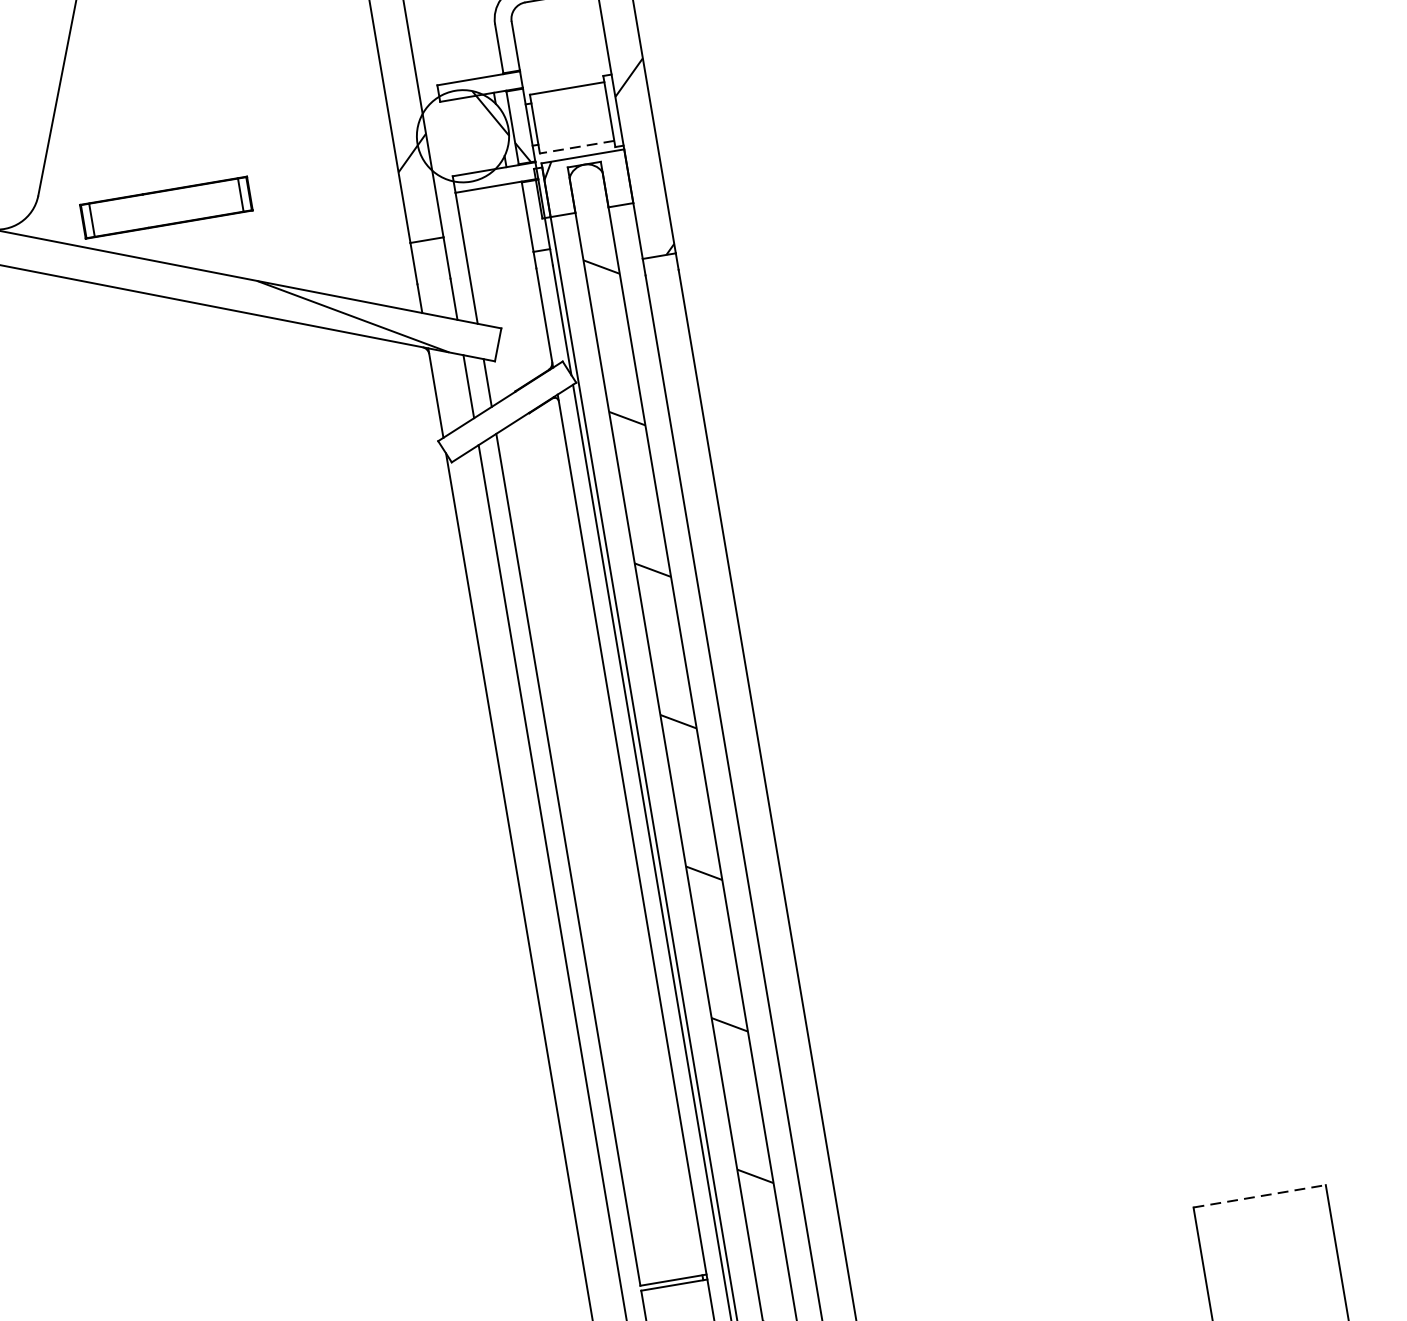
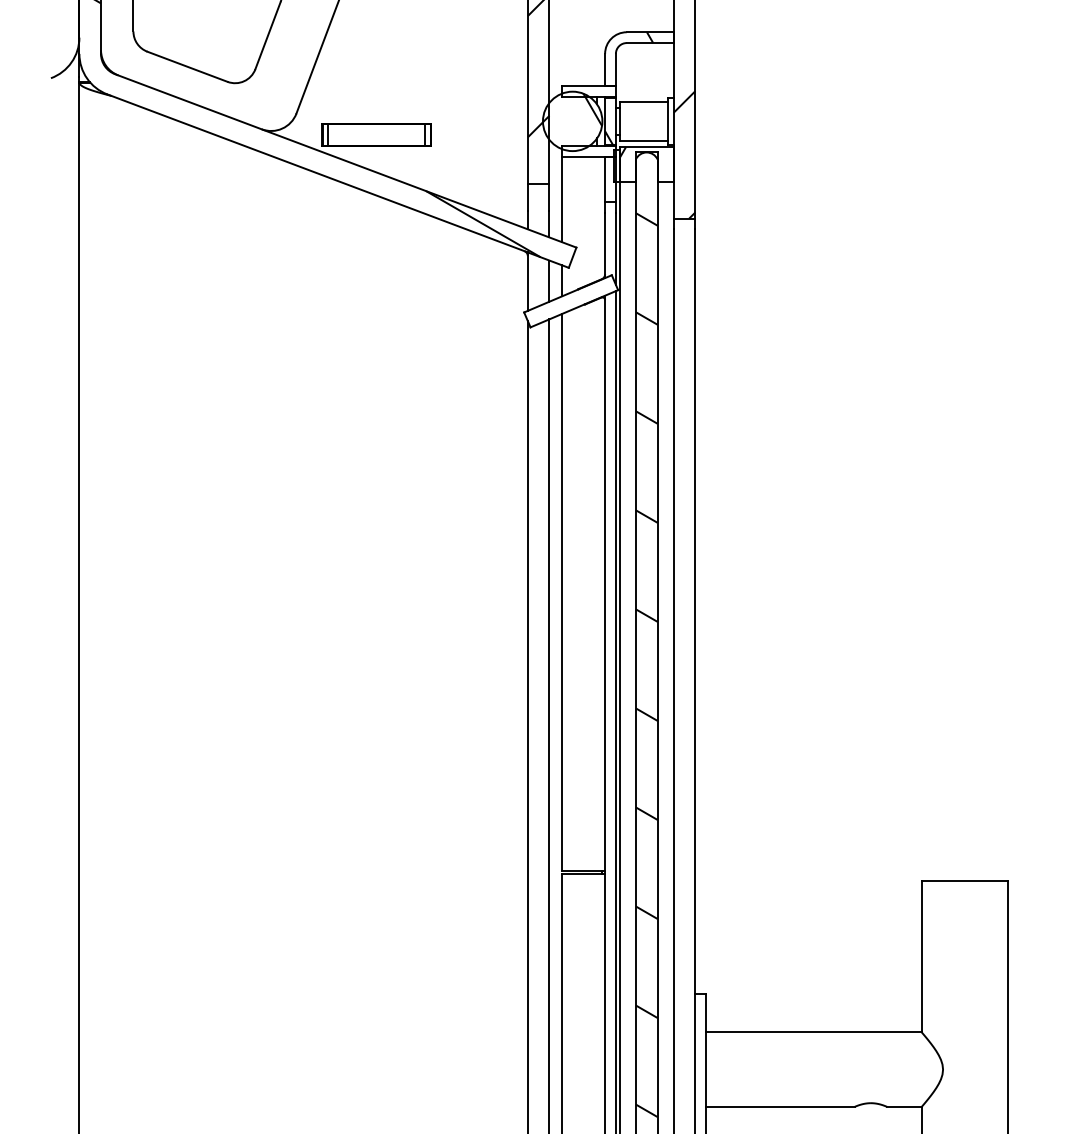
line: (576, 147) -> (643, 140), dashed -> solid
line: (1260, 1196) -> (965, 880), dashed -> solid

